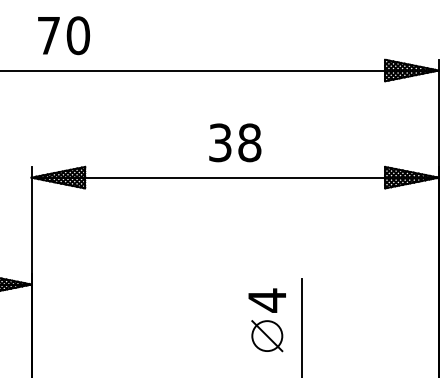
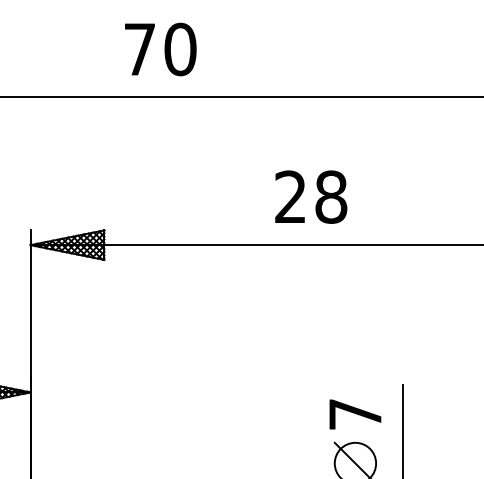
text: (63, 35) -> (160, 49), moved
text: (220, 142) -> (290, 196), 38 -> 28
text: (266, 300) -> (354, 414), 4 -> 7

